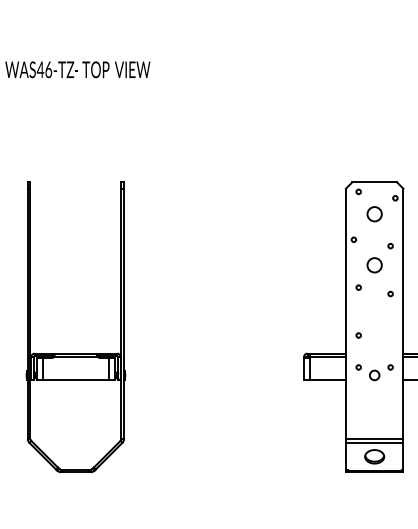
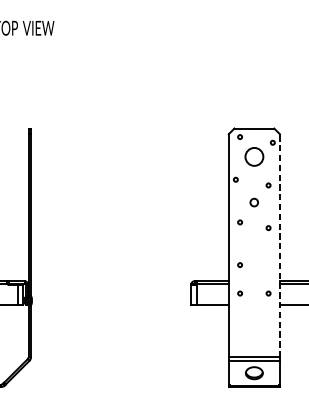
circle: (374, 214) -> (254, 157), size x1.4
circle: (374, 265) -> (254, 202), size x0.6
line: (403, 313) -> (280, 245), solid -> dashed
circle: (374, 375) -> (254, 300), removed

